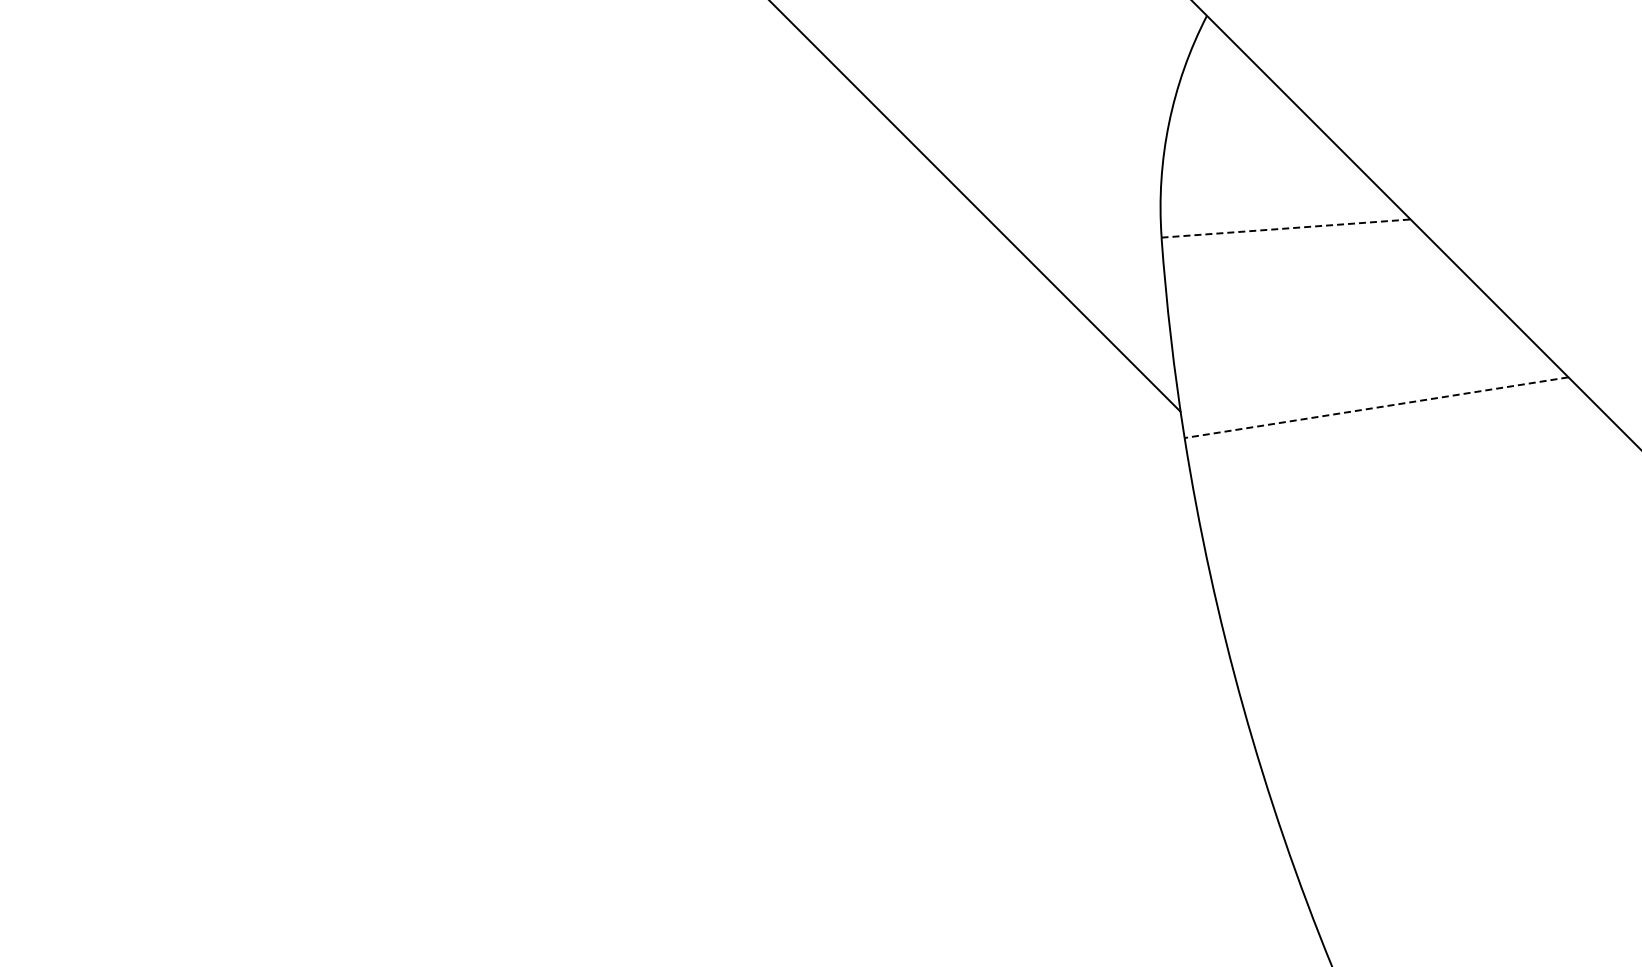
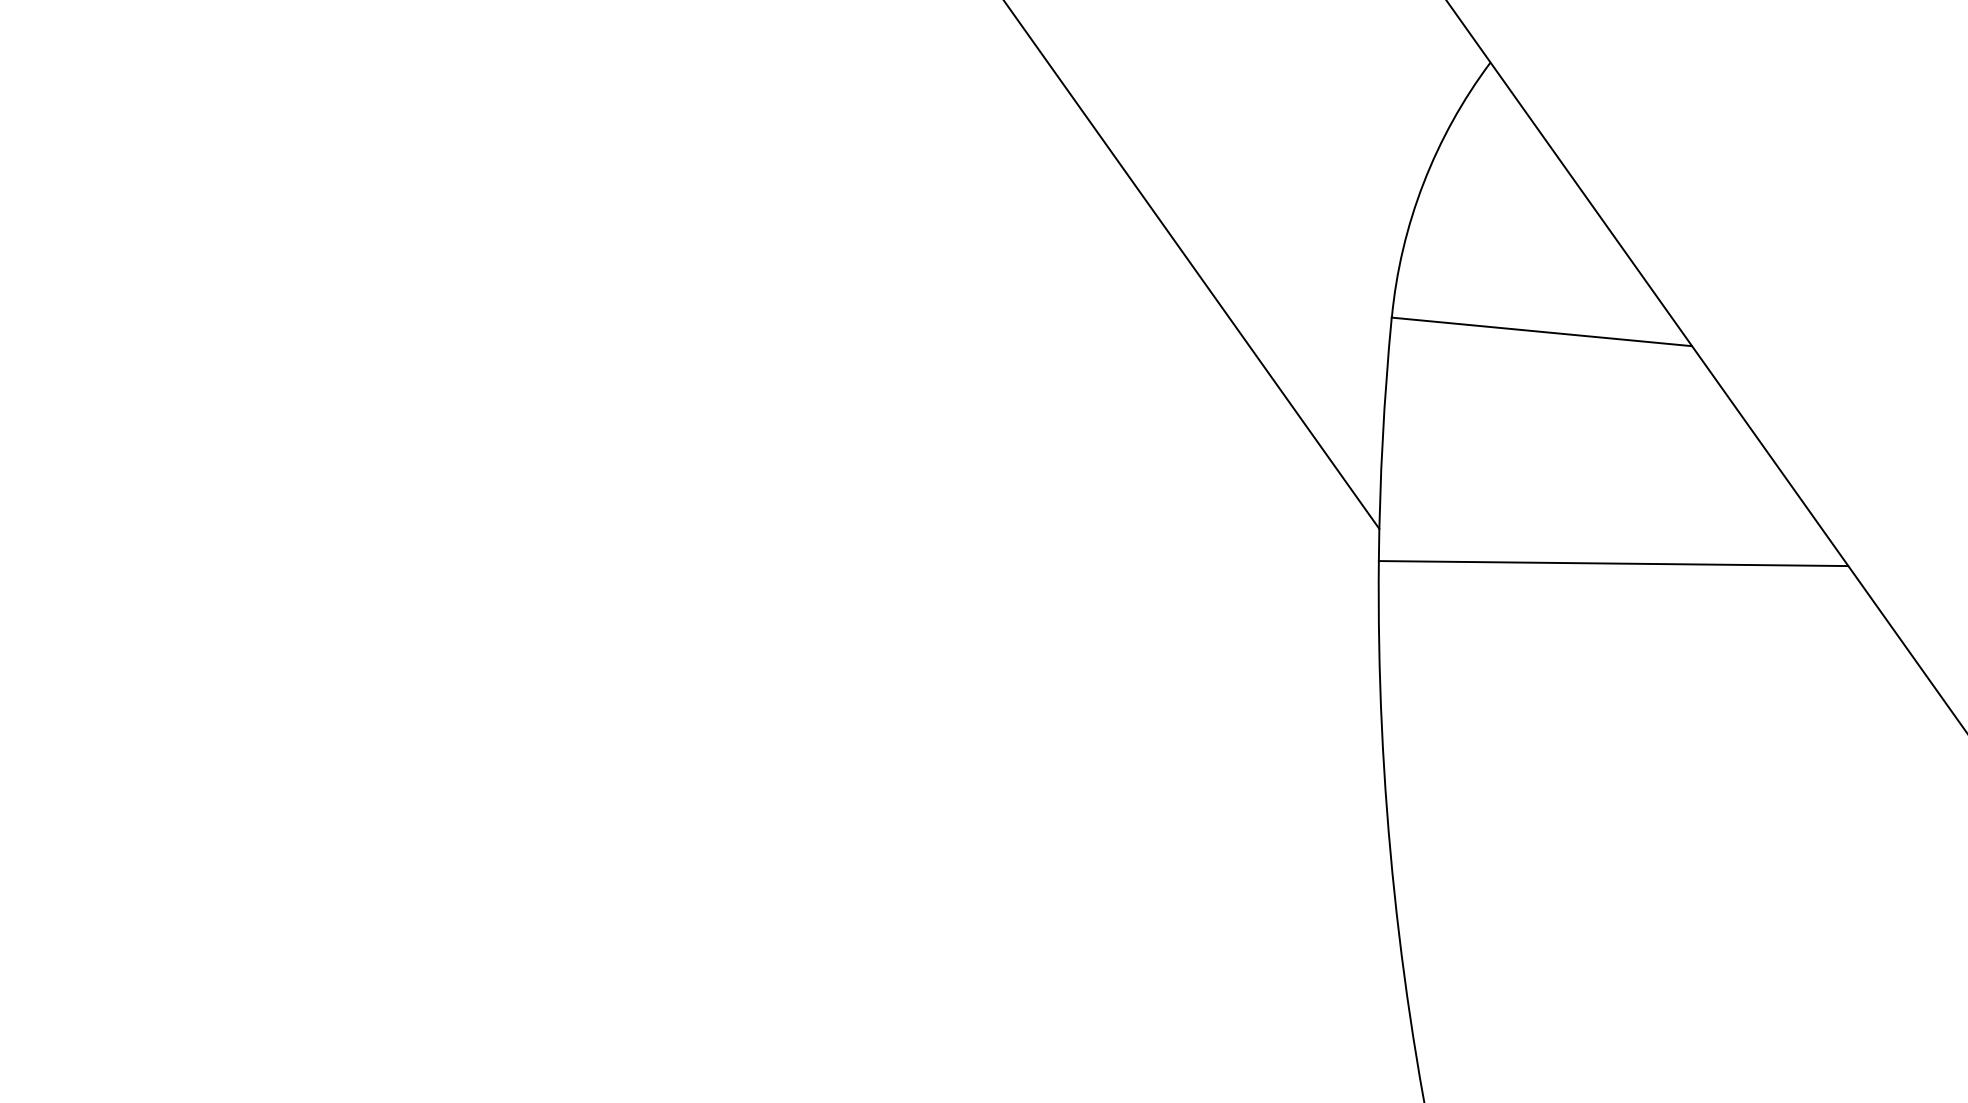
line: (1285, 228) -> (1541, 331), dashed -> solid
line: (1375, 407) -> (1612, 563), dashed -> solid

